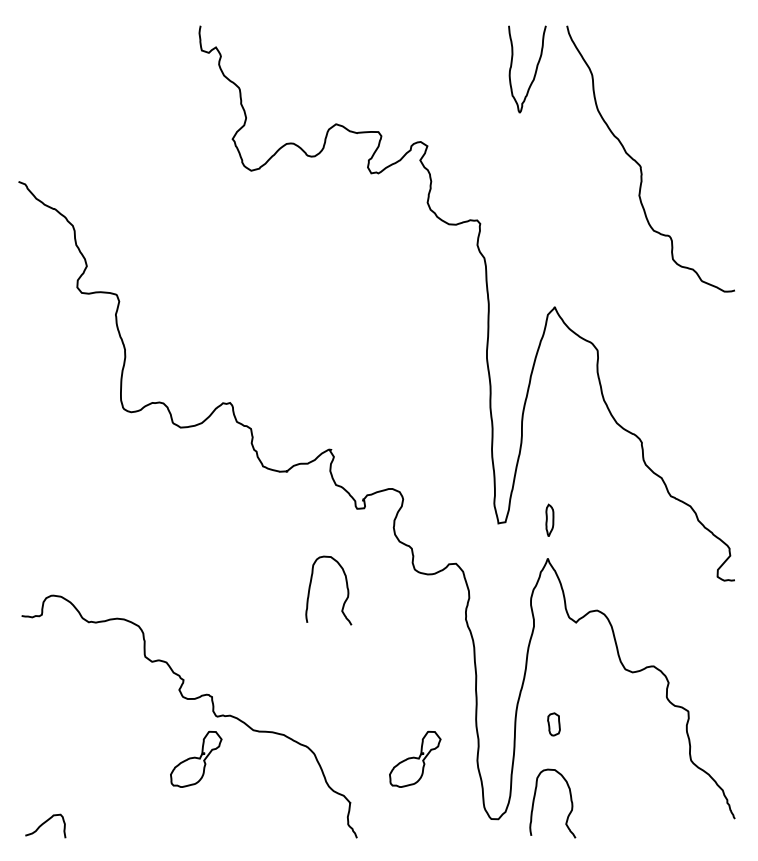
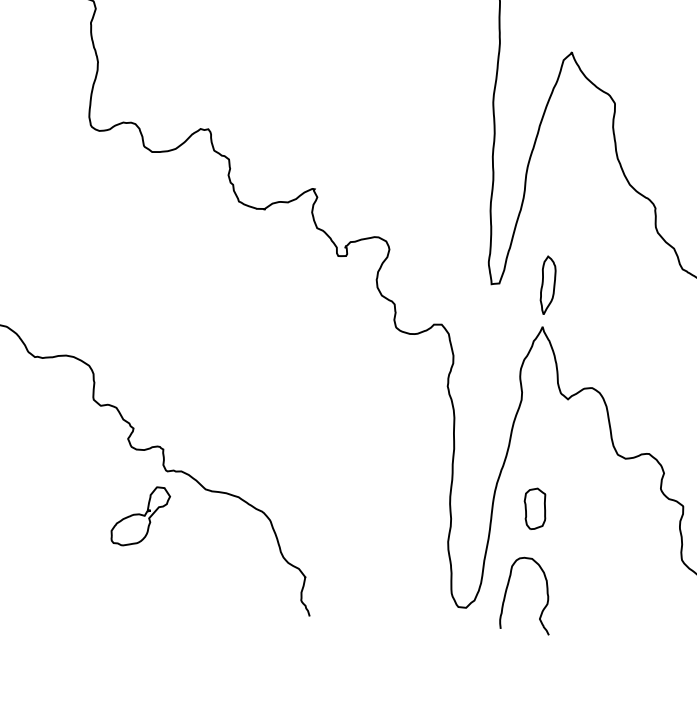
part: (549, 520) -> (547, 285), size x1.67
curve: (310, 590) -> (280, 341), removed
part: (553, 724) -> (534, 508), size x1.67
part: (415, 758) -> (380, 534), removed

